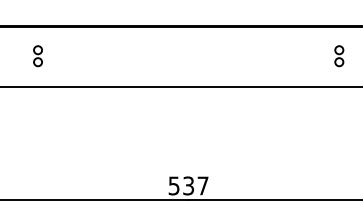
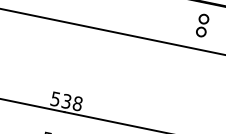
part: (339, 56) -> (202, 25), size x1.4
text: (202, 185) -> (77, 103), 537 -> 538

